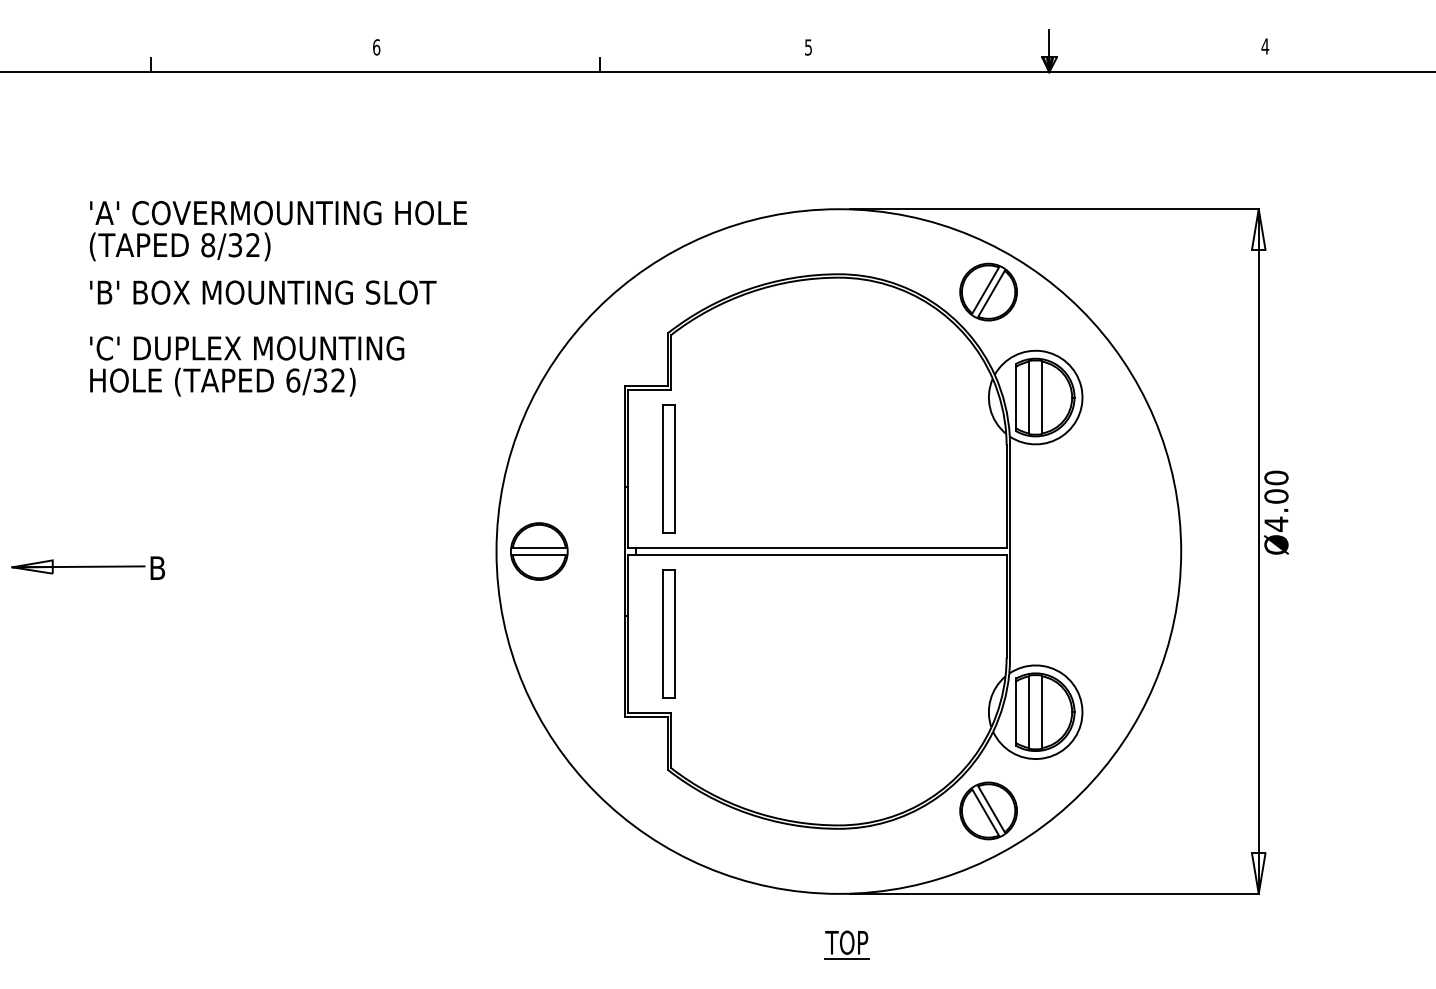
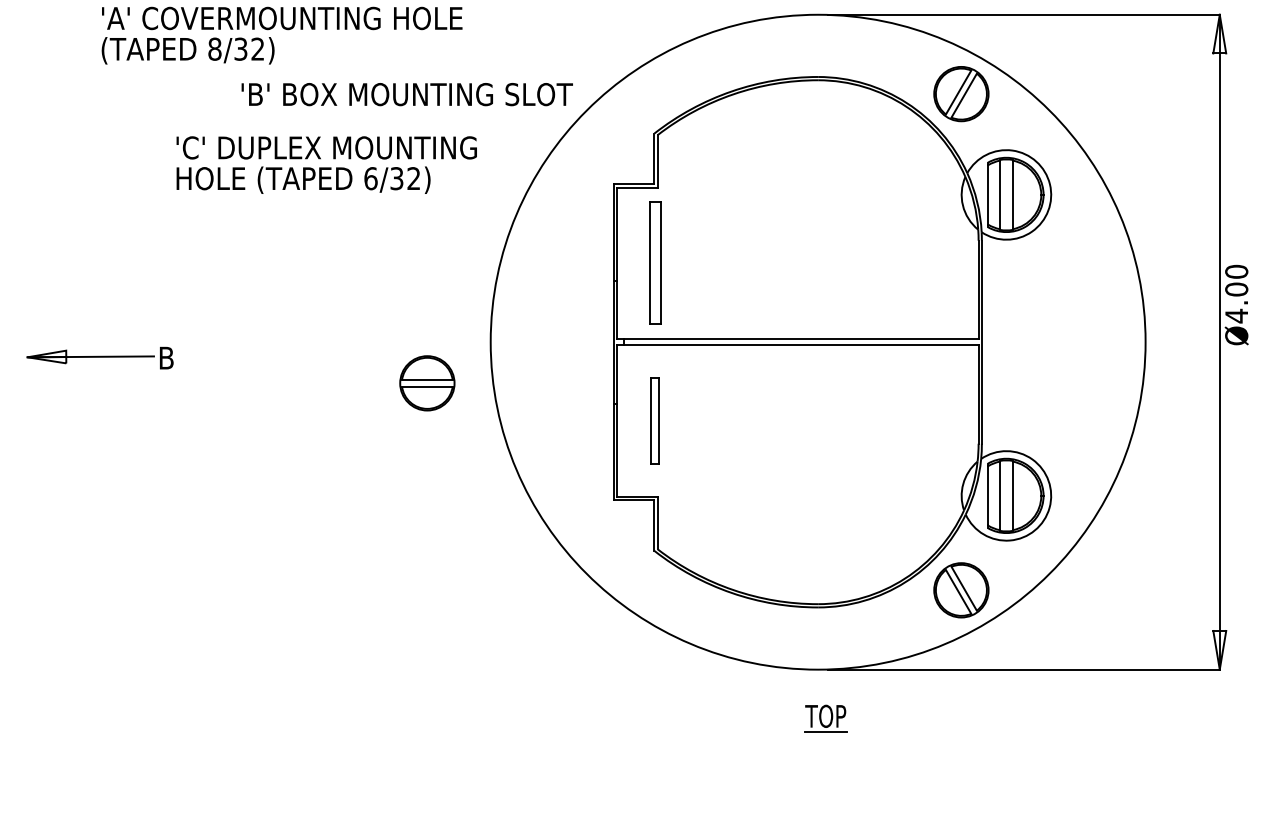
text: (263, 292) -> (407, 94), moved
text: (247, 366) -> (327, 165), moved
part: (539, 551) -> (427, 383), moved
part: (668, 633) -> (655, 420), size x0.7

